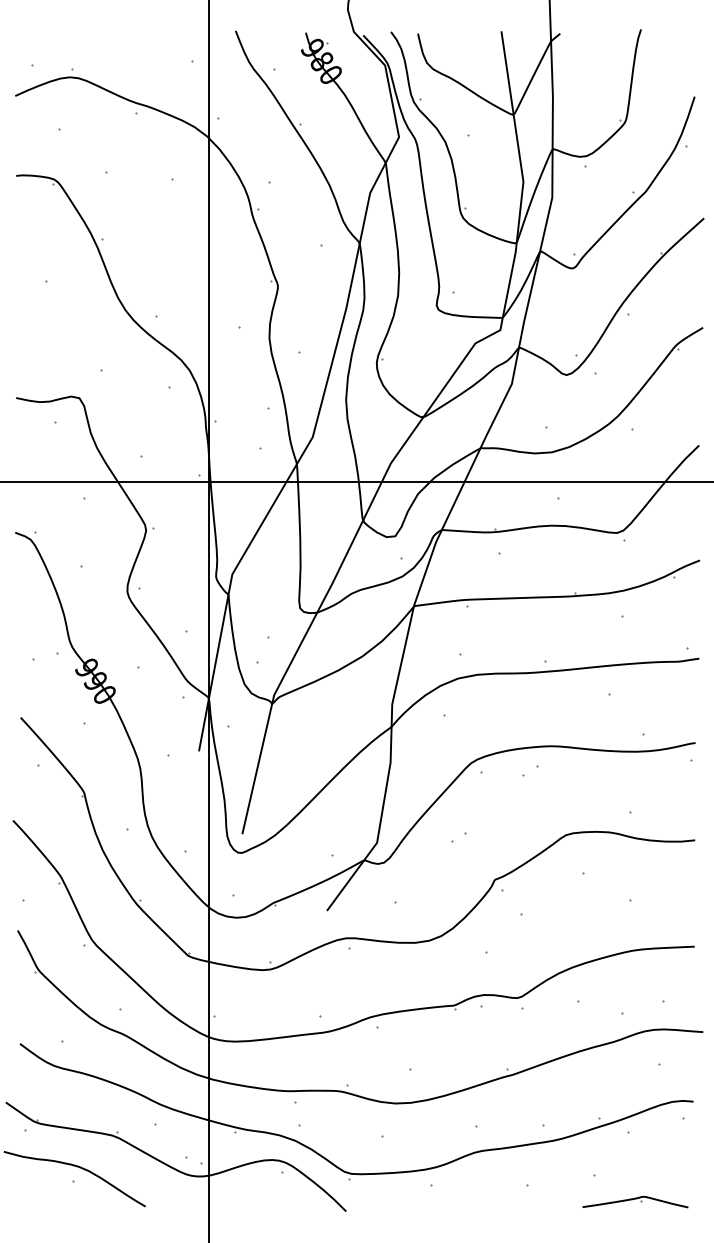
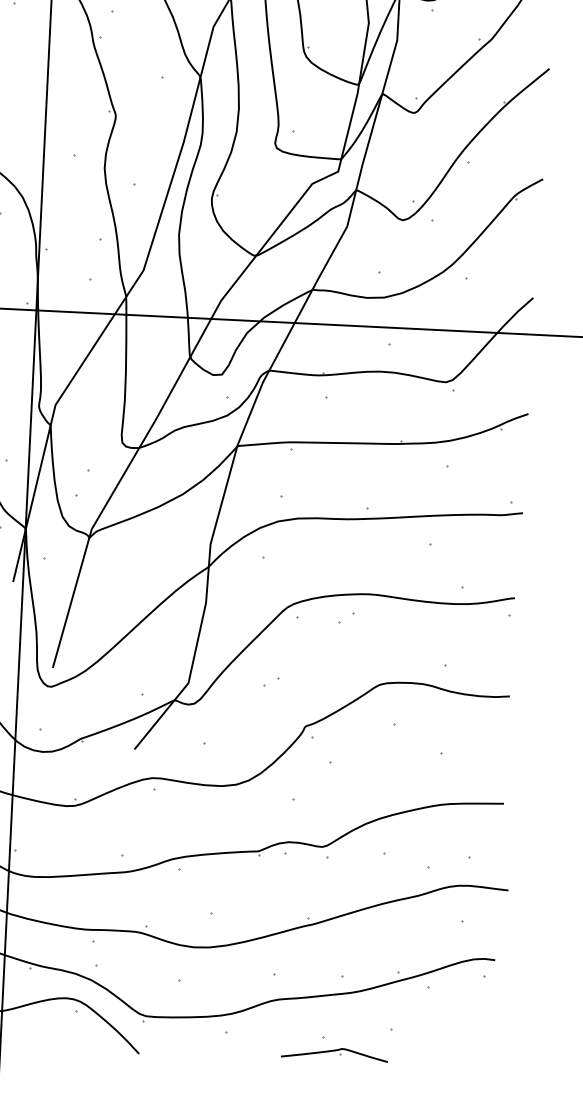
part: (635, 1201) -> (334, 1053), moved

